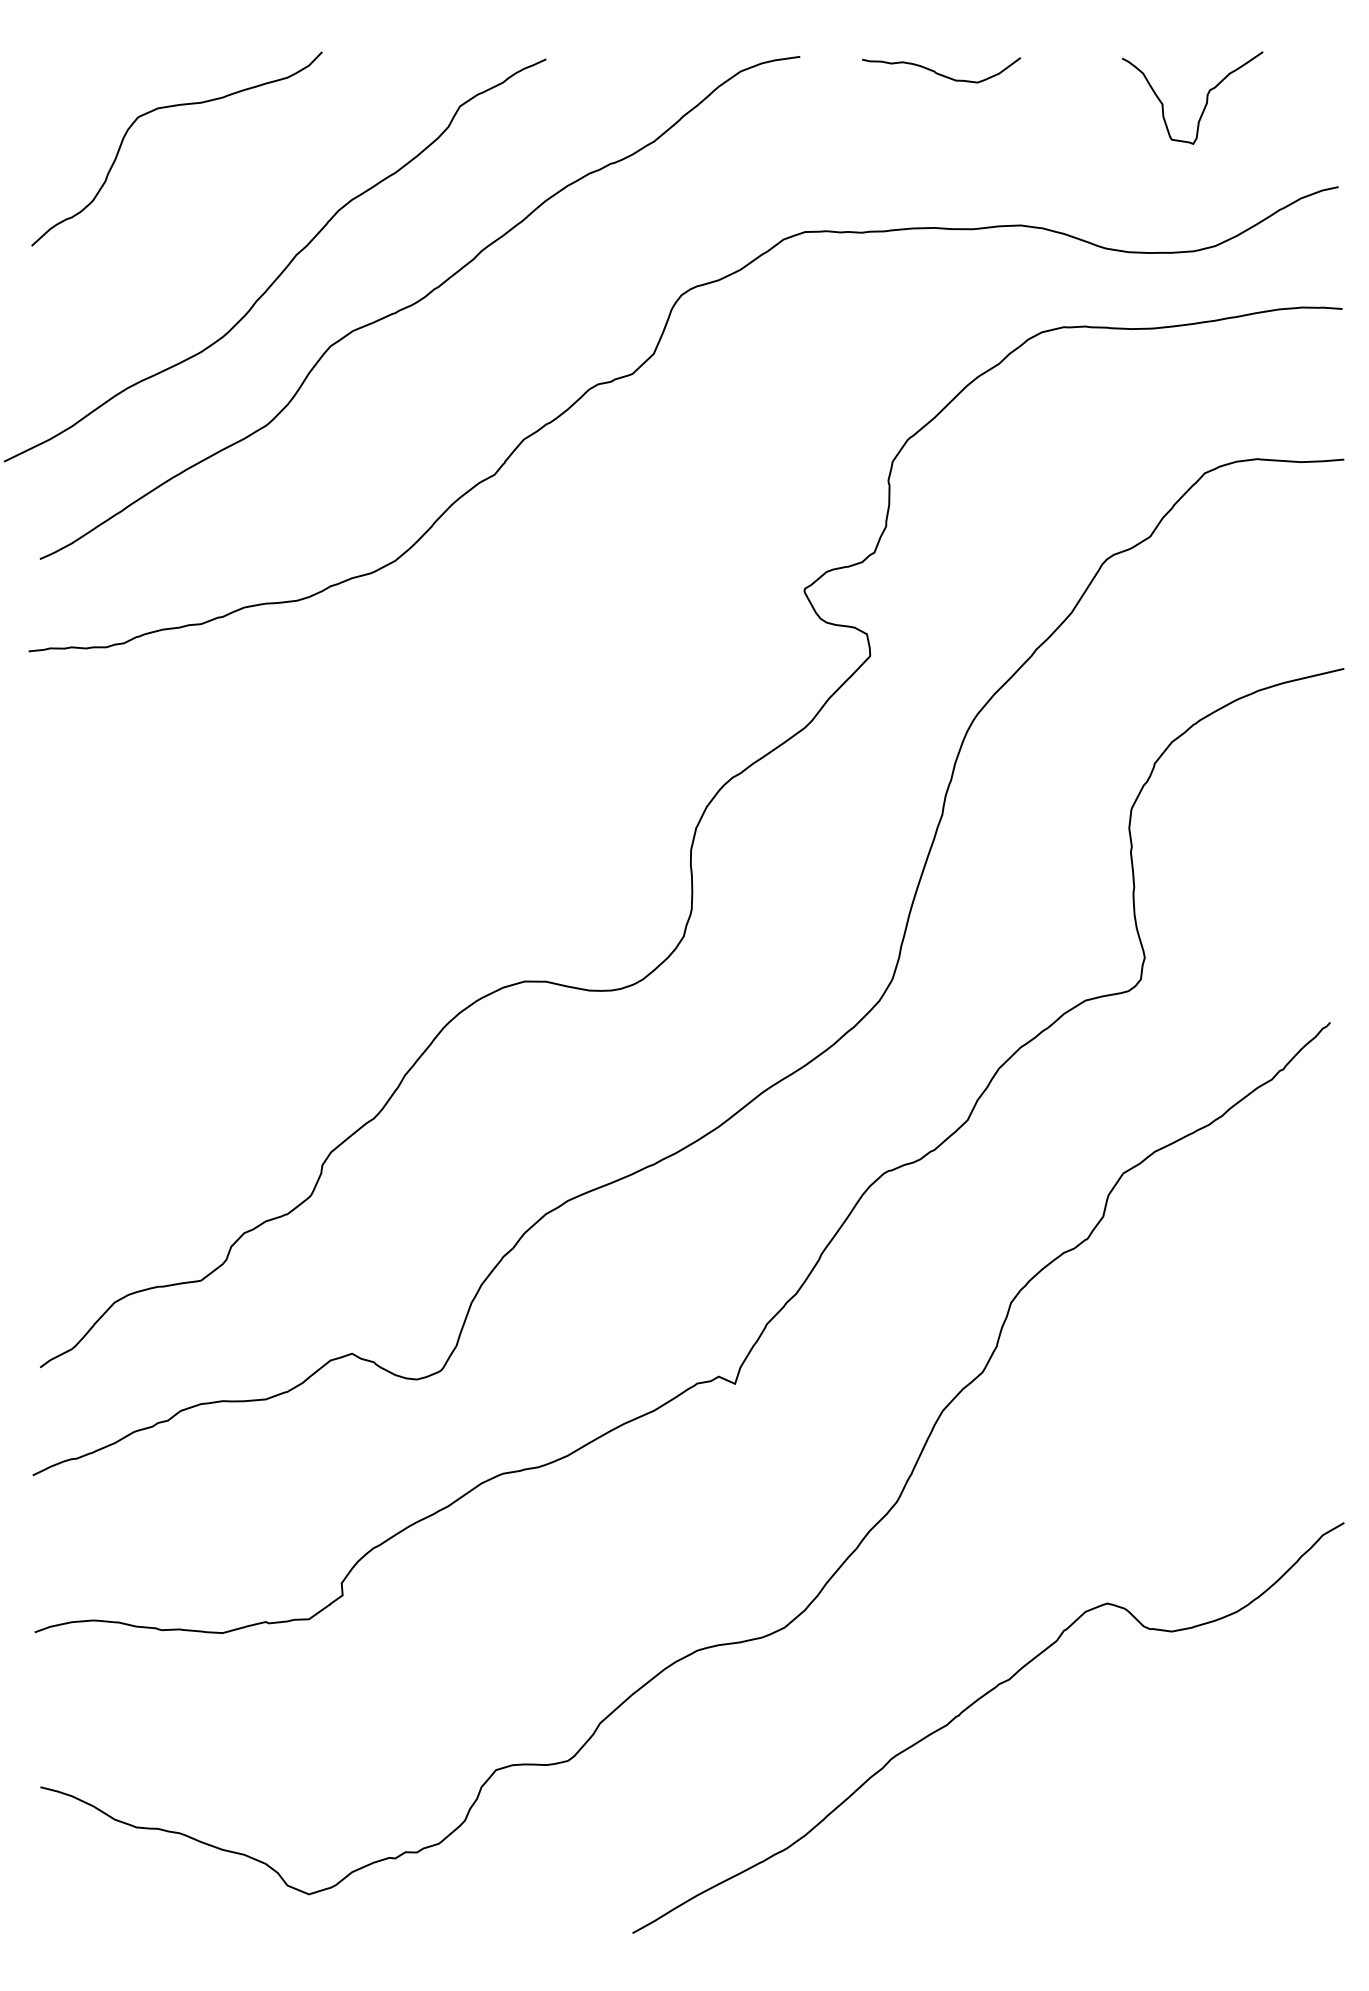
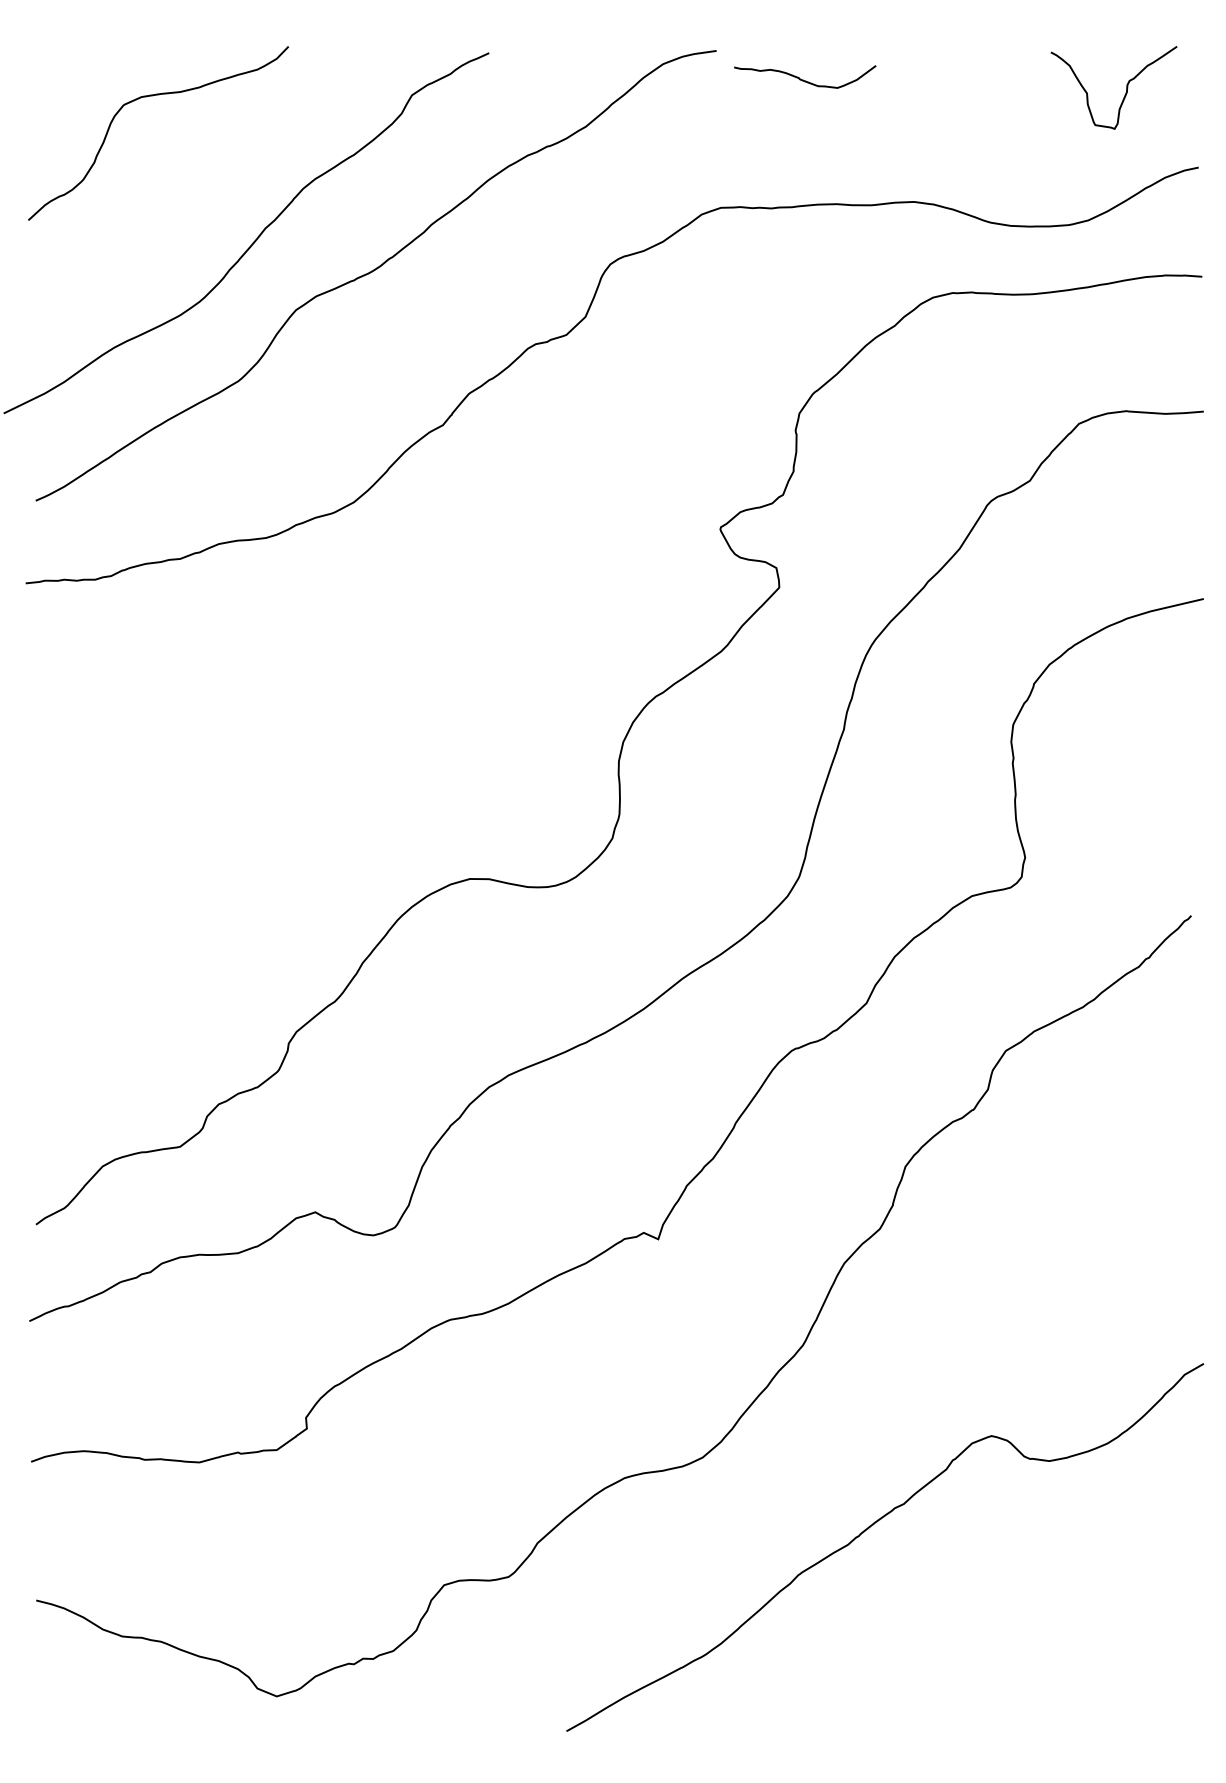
curve: (939, 73) -> (803, 79), moved
curve: (1206, 97) -> (1126, 87), moved

